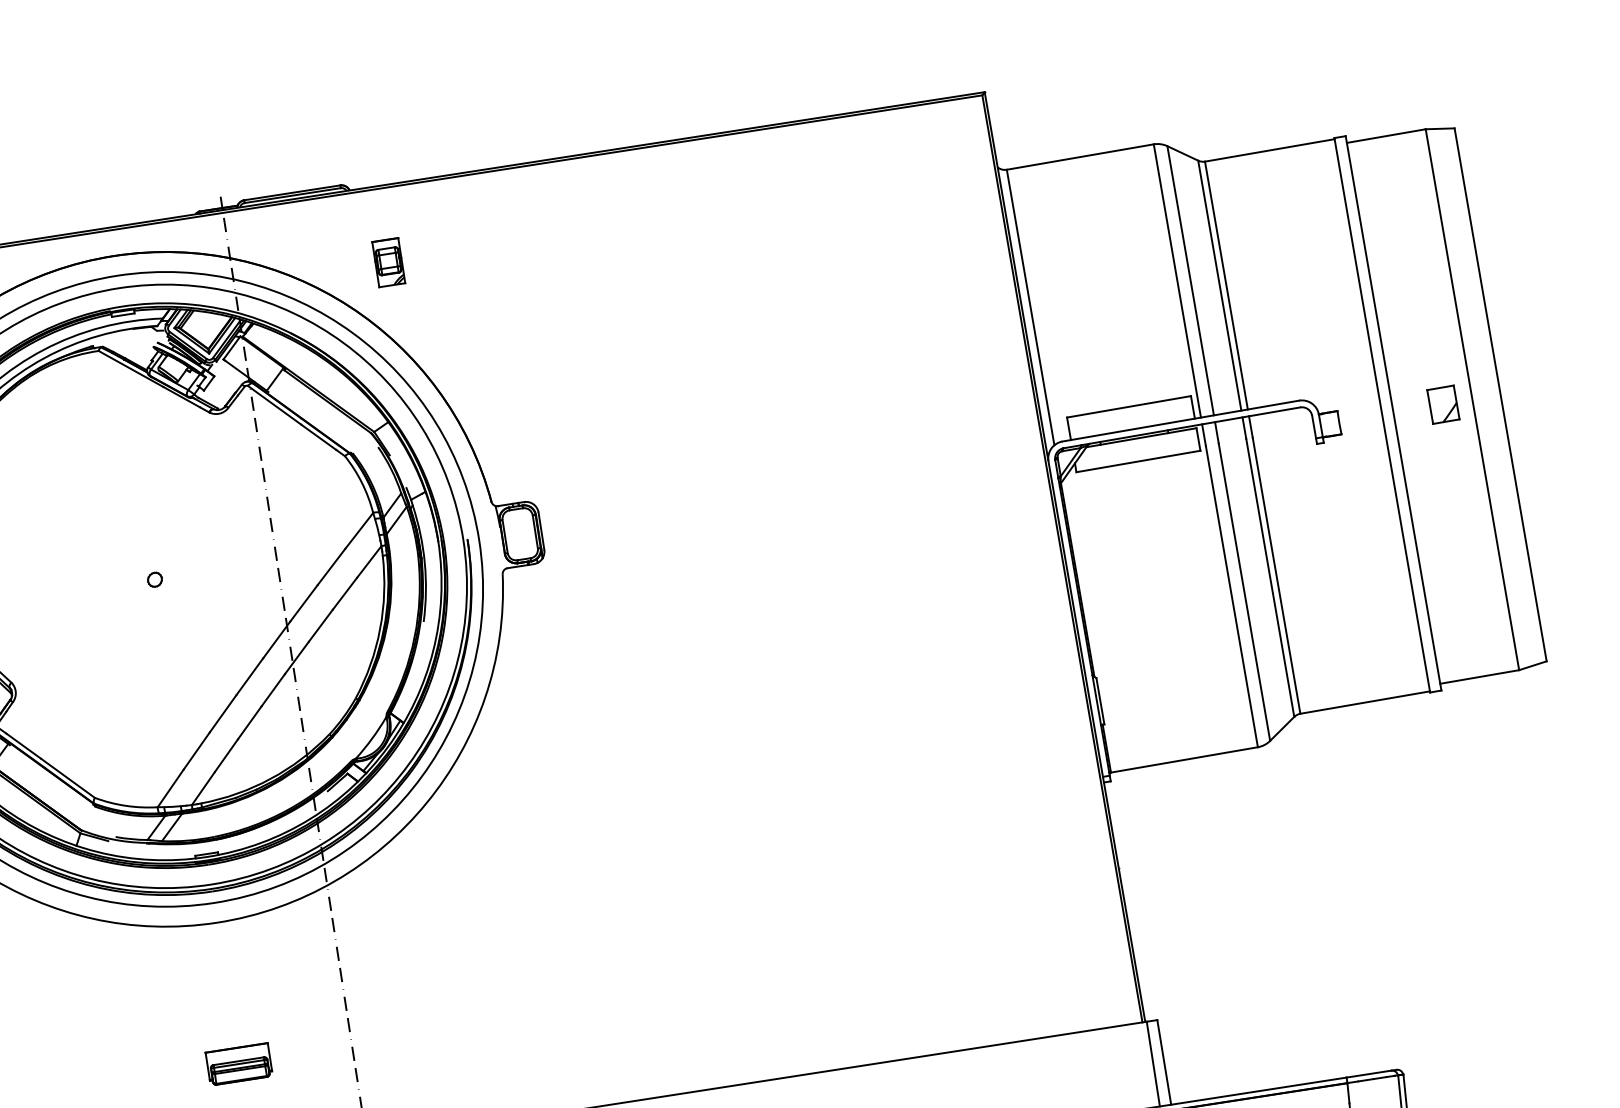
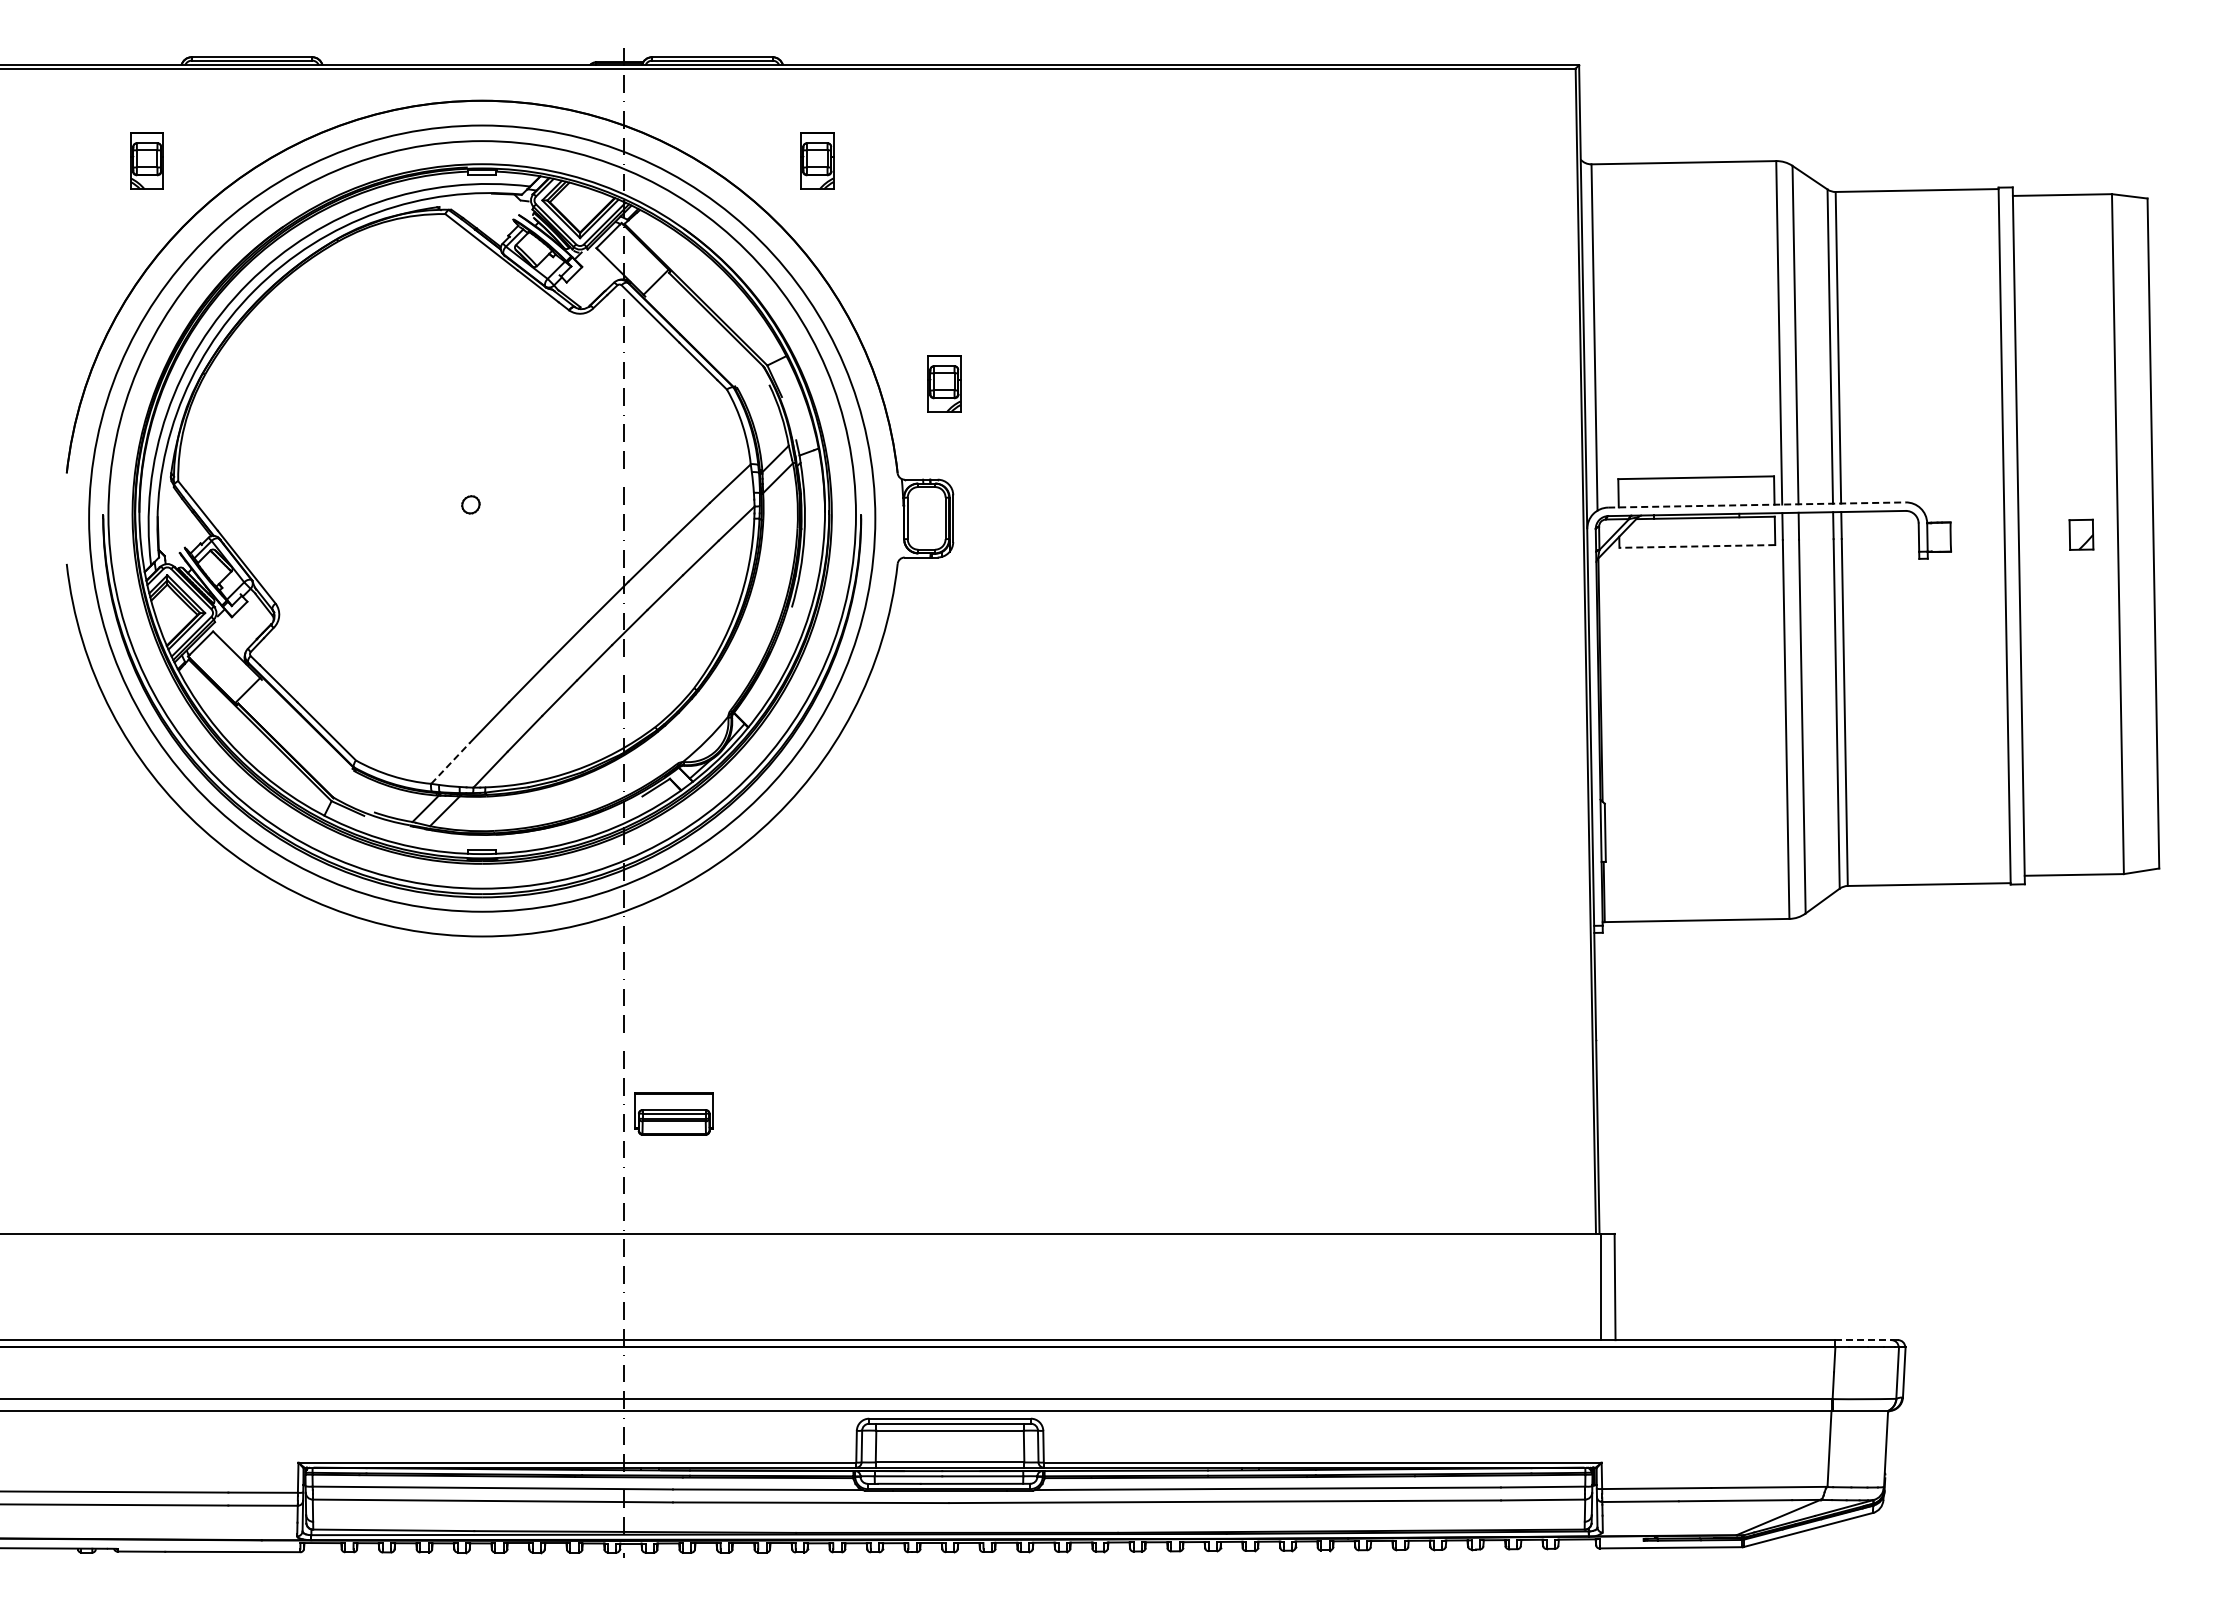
part: (1443, 404) -> (2081, 534), size x0.7
line: (1180, 421) -> (1756, 505), solid -> dashed
part: (517, 424) -> (944, 383), added
line: (1138, 461) -> (1697, 546), solid -> dashed
line: (170, 787) -> (450, 762), solid -> dashed
part: (238, 1063) -> (673, 1113), moved
line: (1369, 1074) -> (1863, 1340), solid -> dashed

